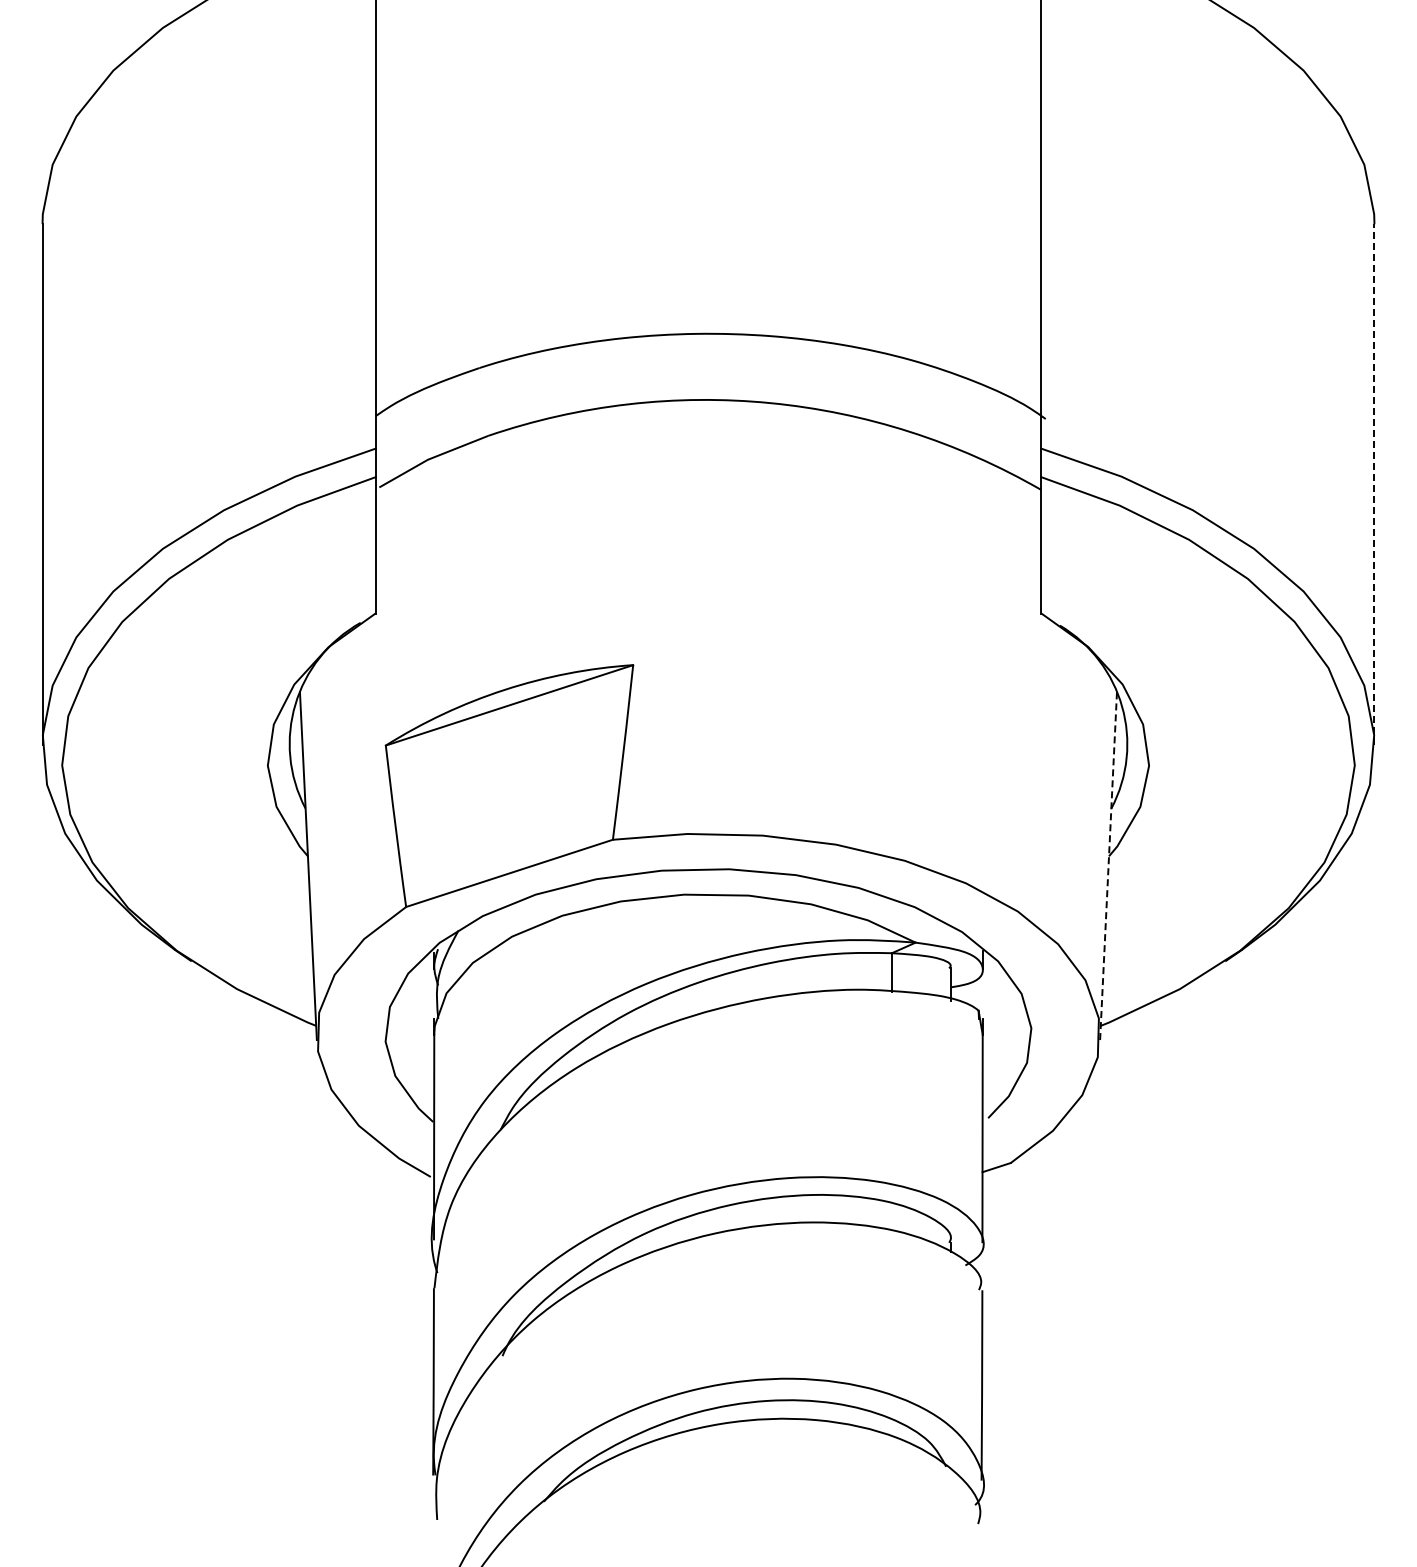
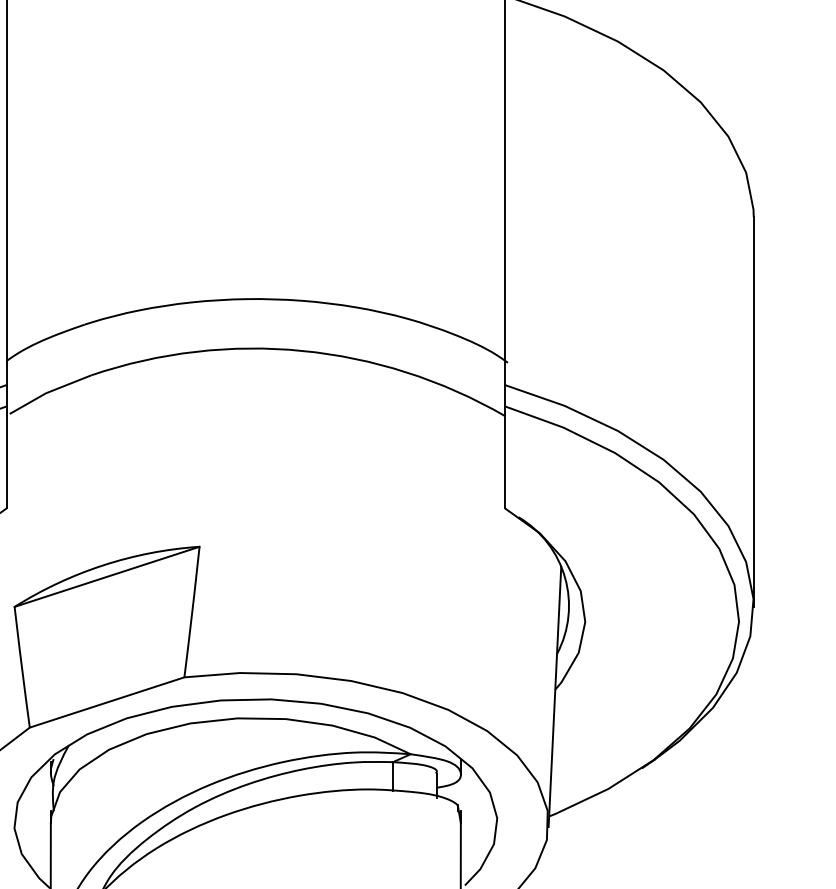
line: (1374, 484) -> (753, 411), dashed -> solid
line: (1108, 865) -> (554, 696), dashed -> solid

